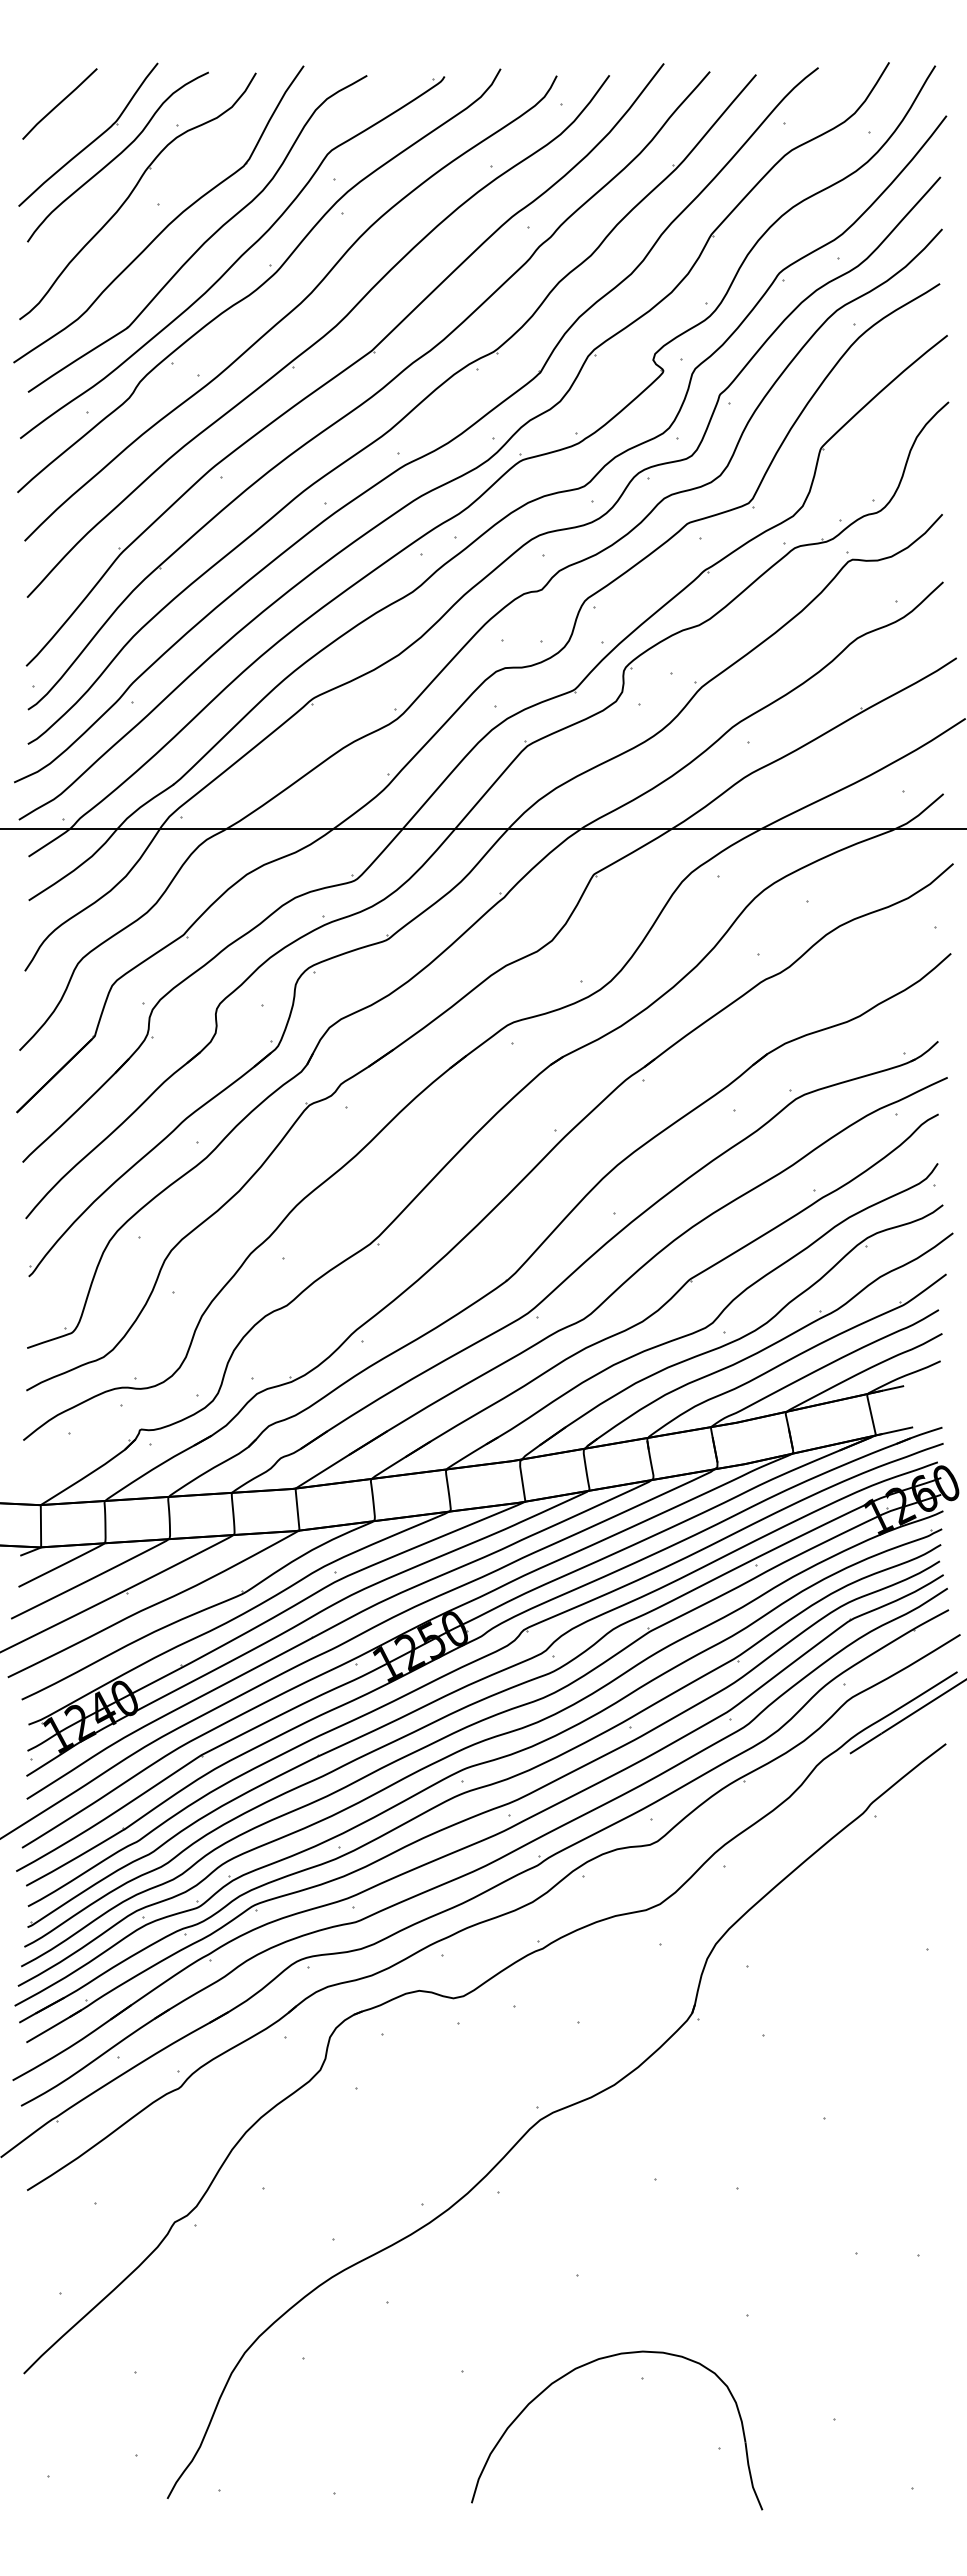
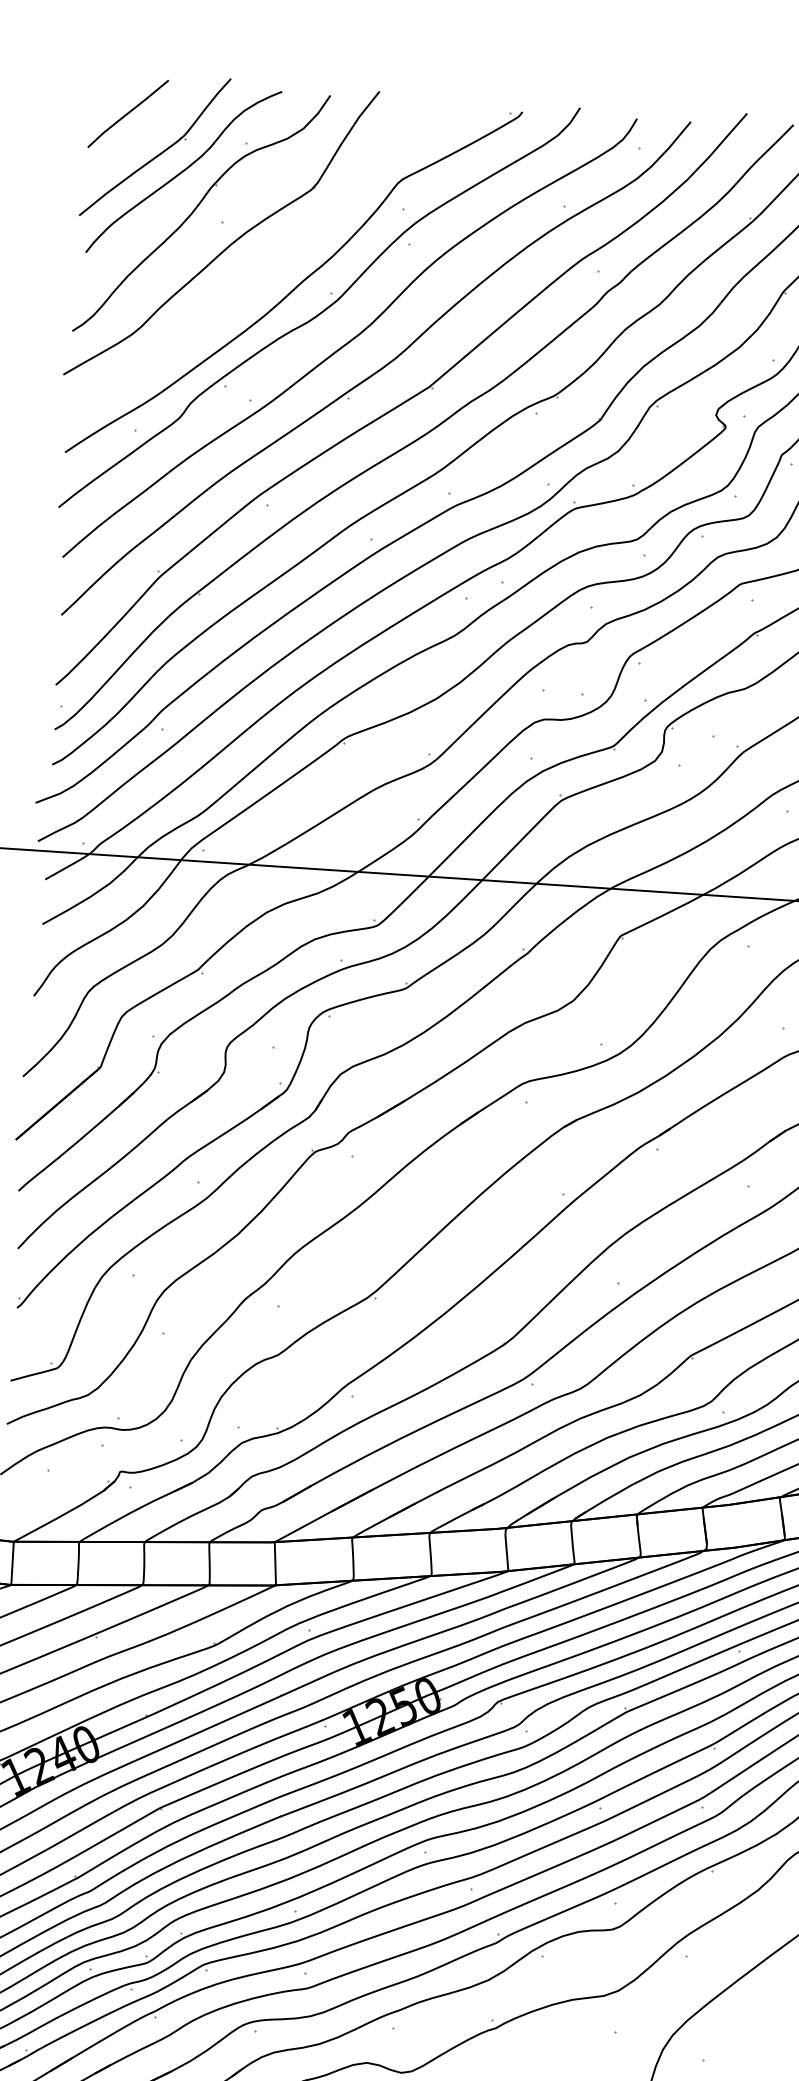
part: (205, 240) -> (267, 262), removed

